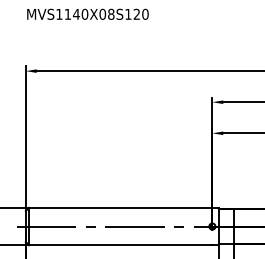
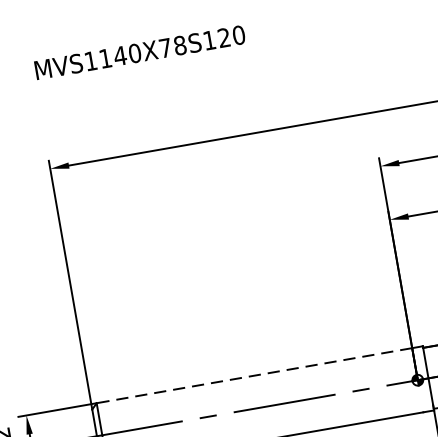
text: (102, 13) -> (164, 46), MVS1140X08S120 -> MVS1140X78S120
line: (120, 207) -> (254, 374), solid -> dashed

